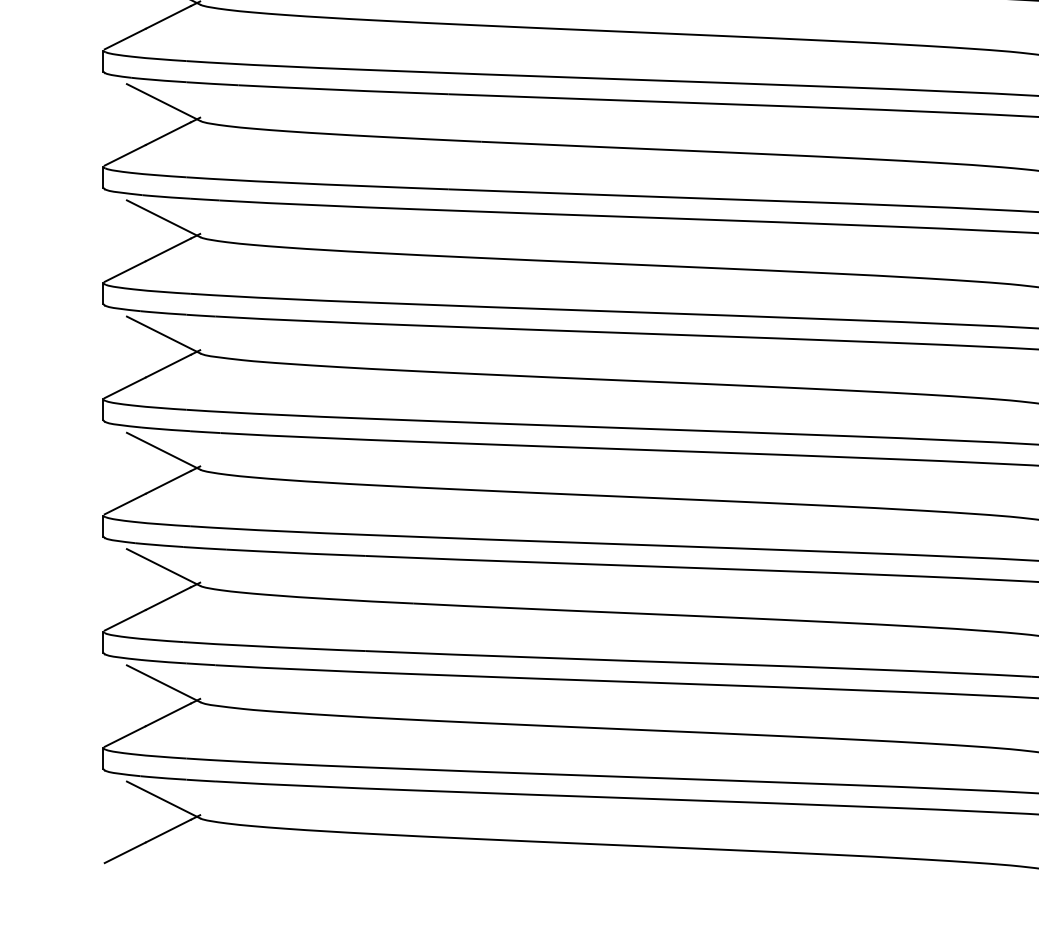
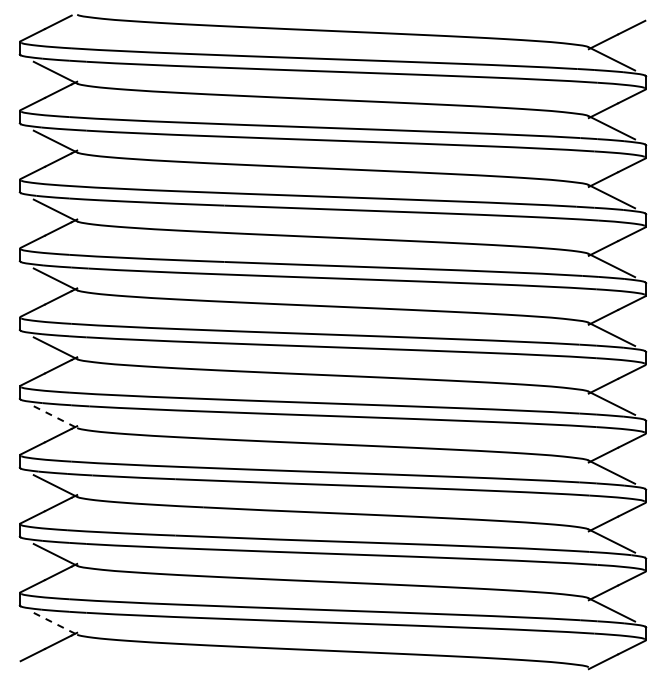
line: (163, 451) -> (55, 417), solid -> dashed
line: (163, 801) -> (55, 624), solid -> dashed

